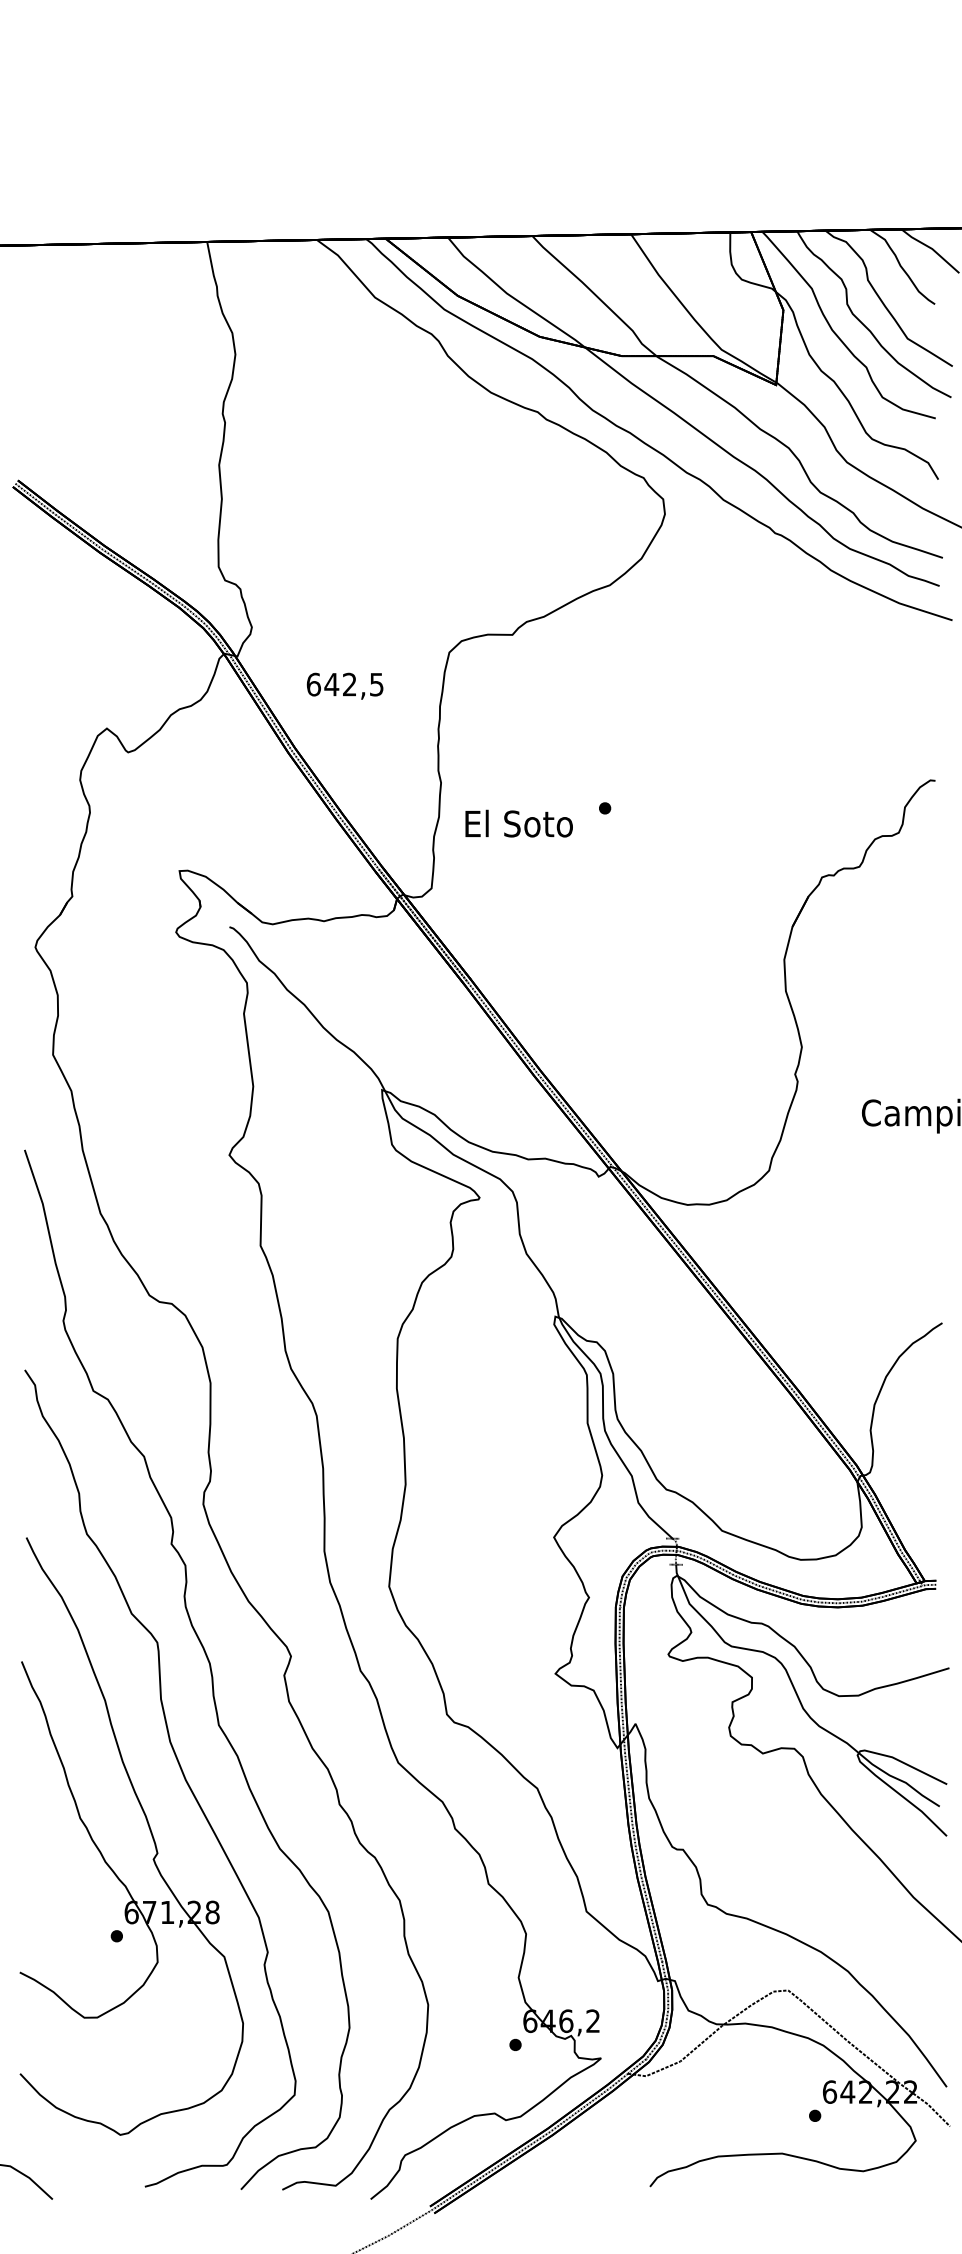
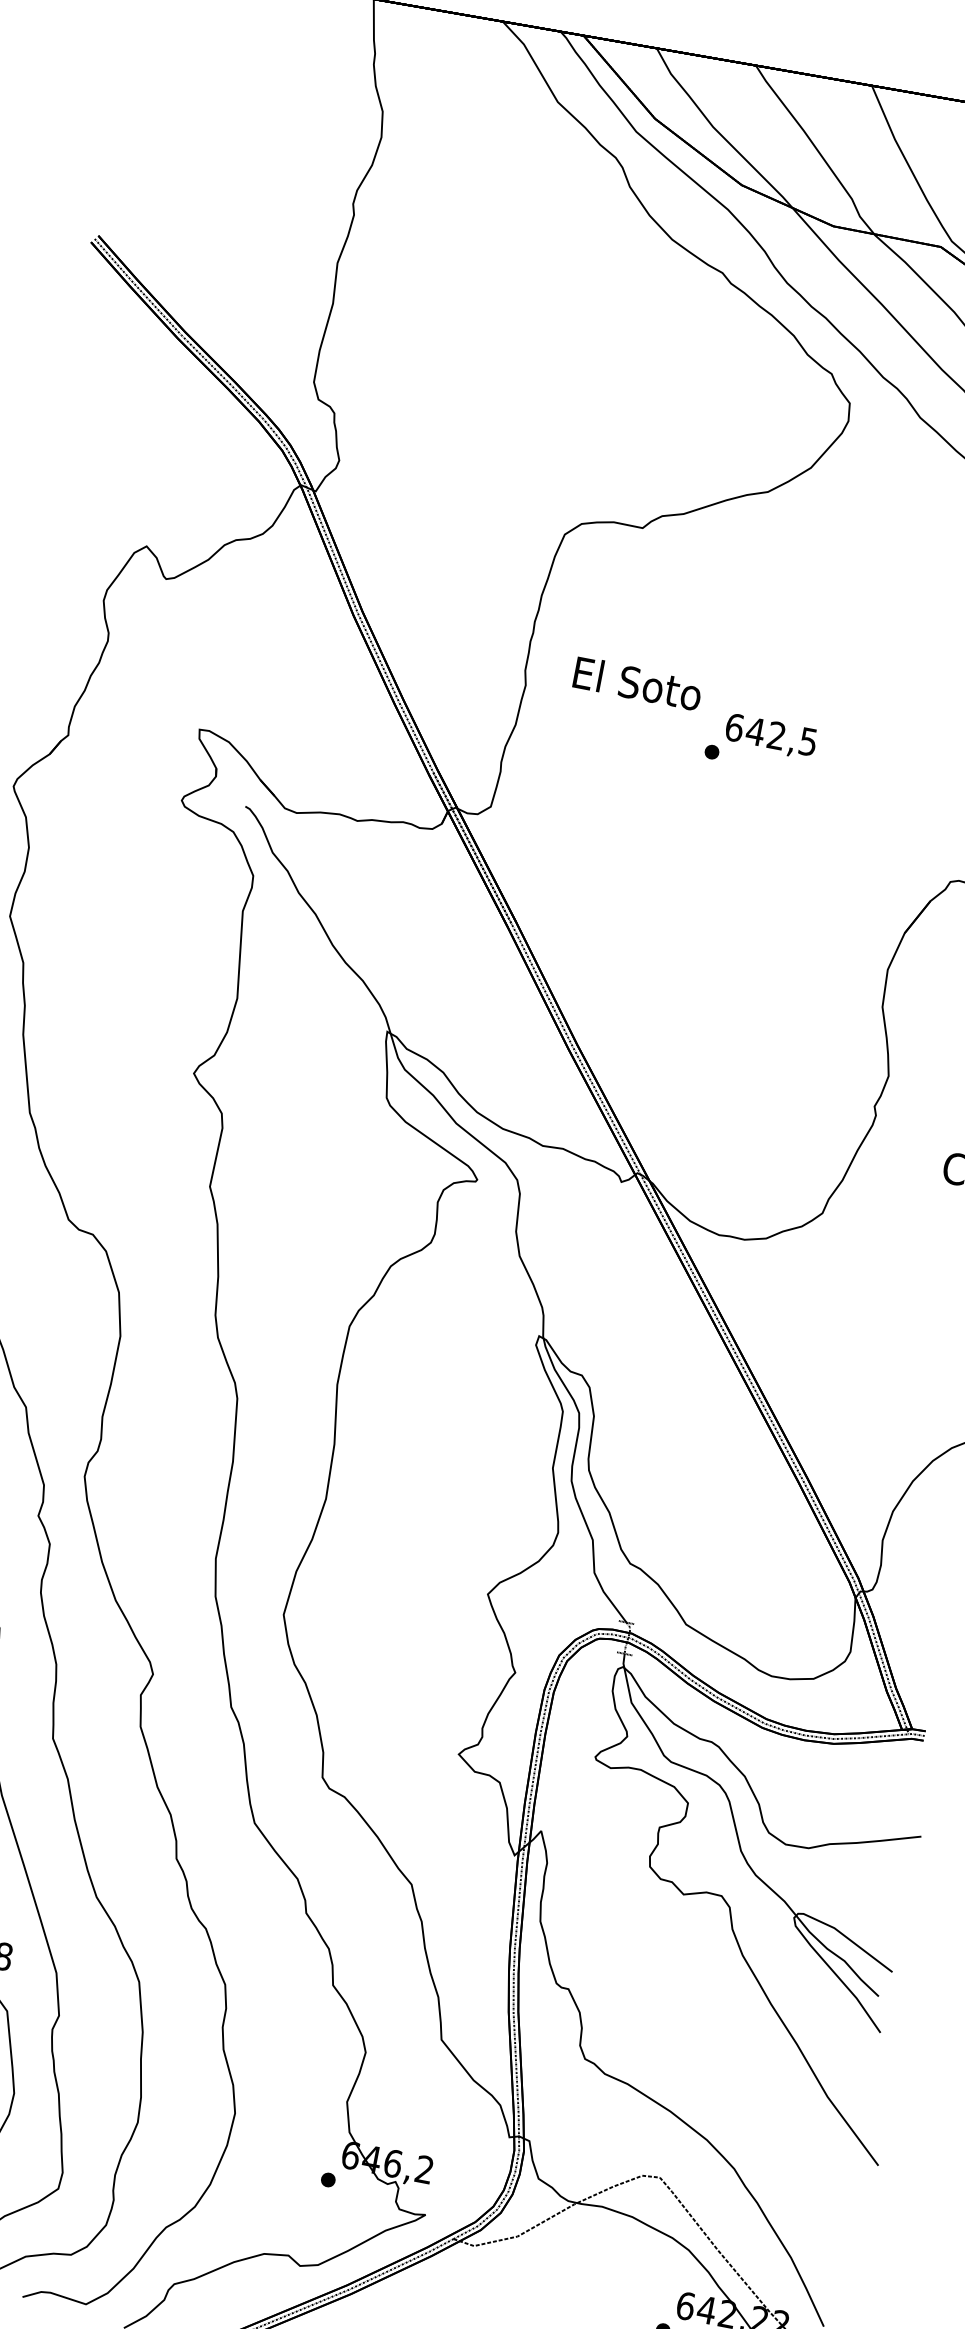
text: (344, 685) -> (770, 735), moved
text: (518, 823) -> (637, 683), moved

